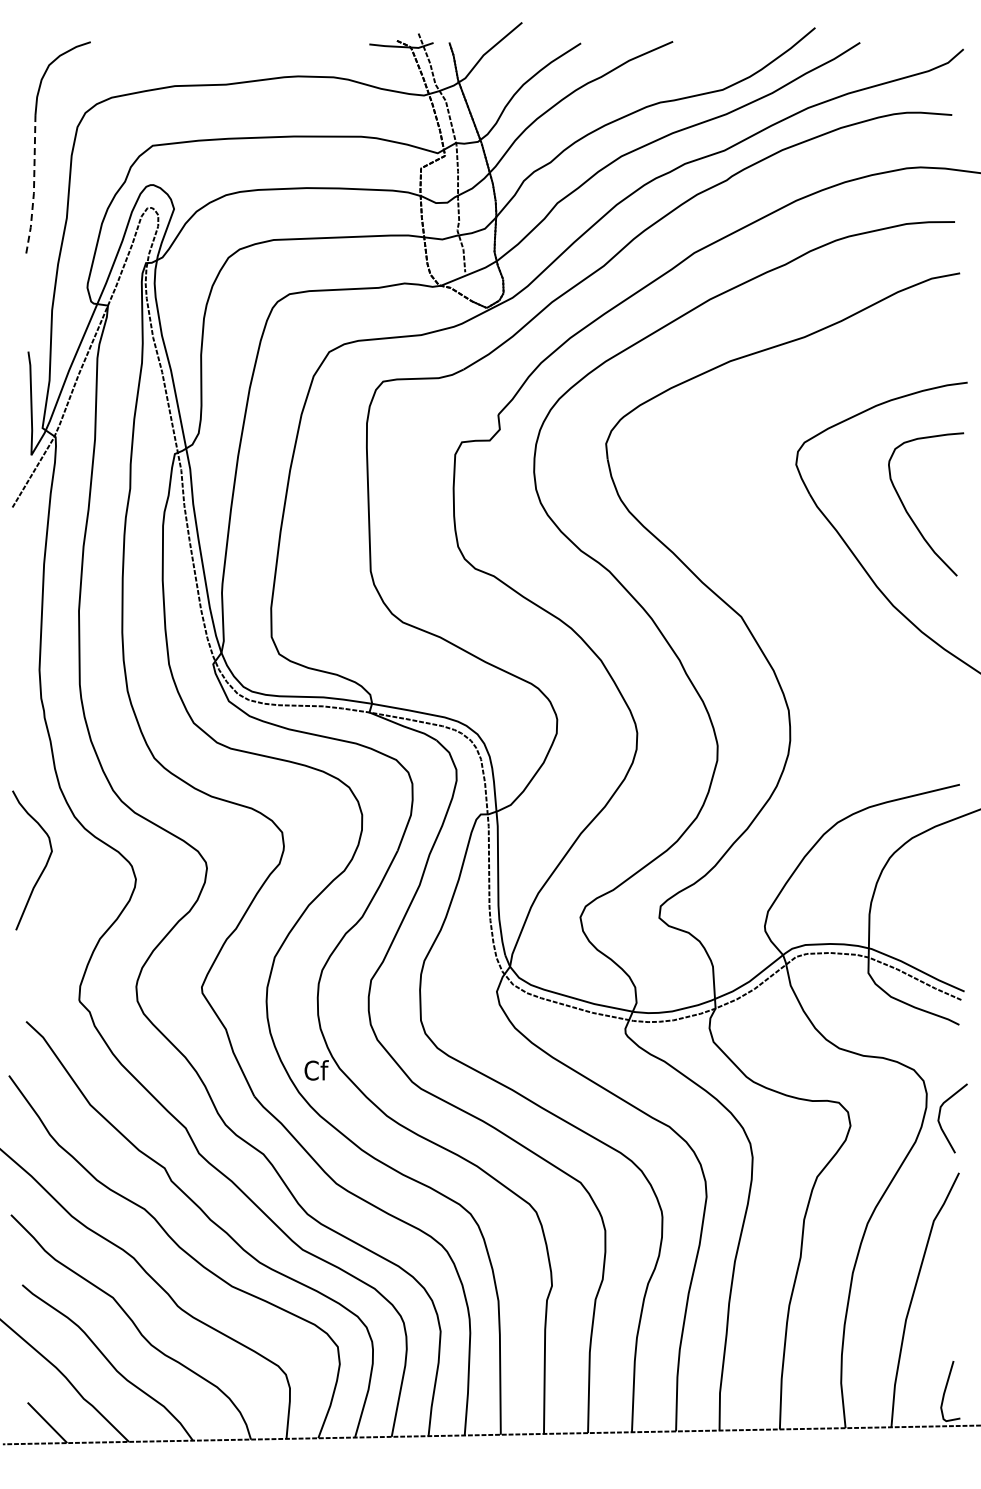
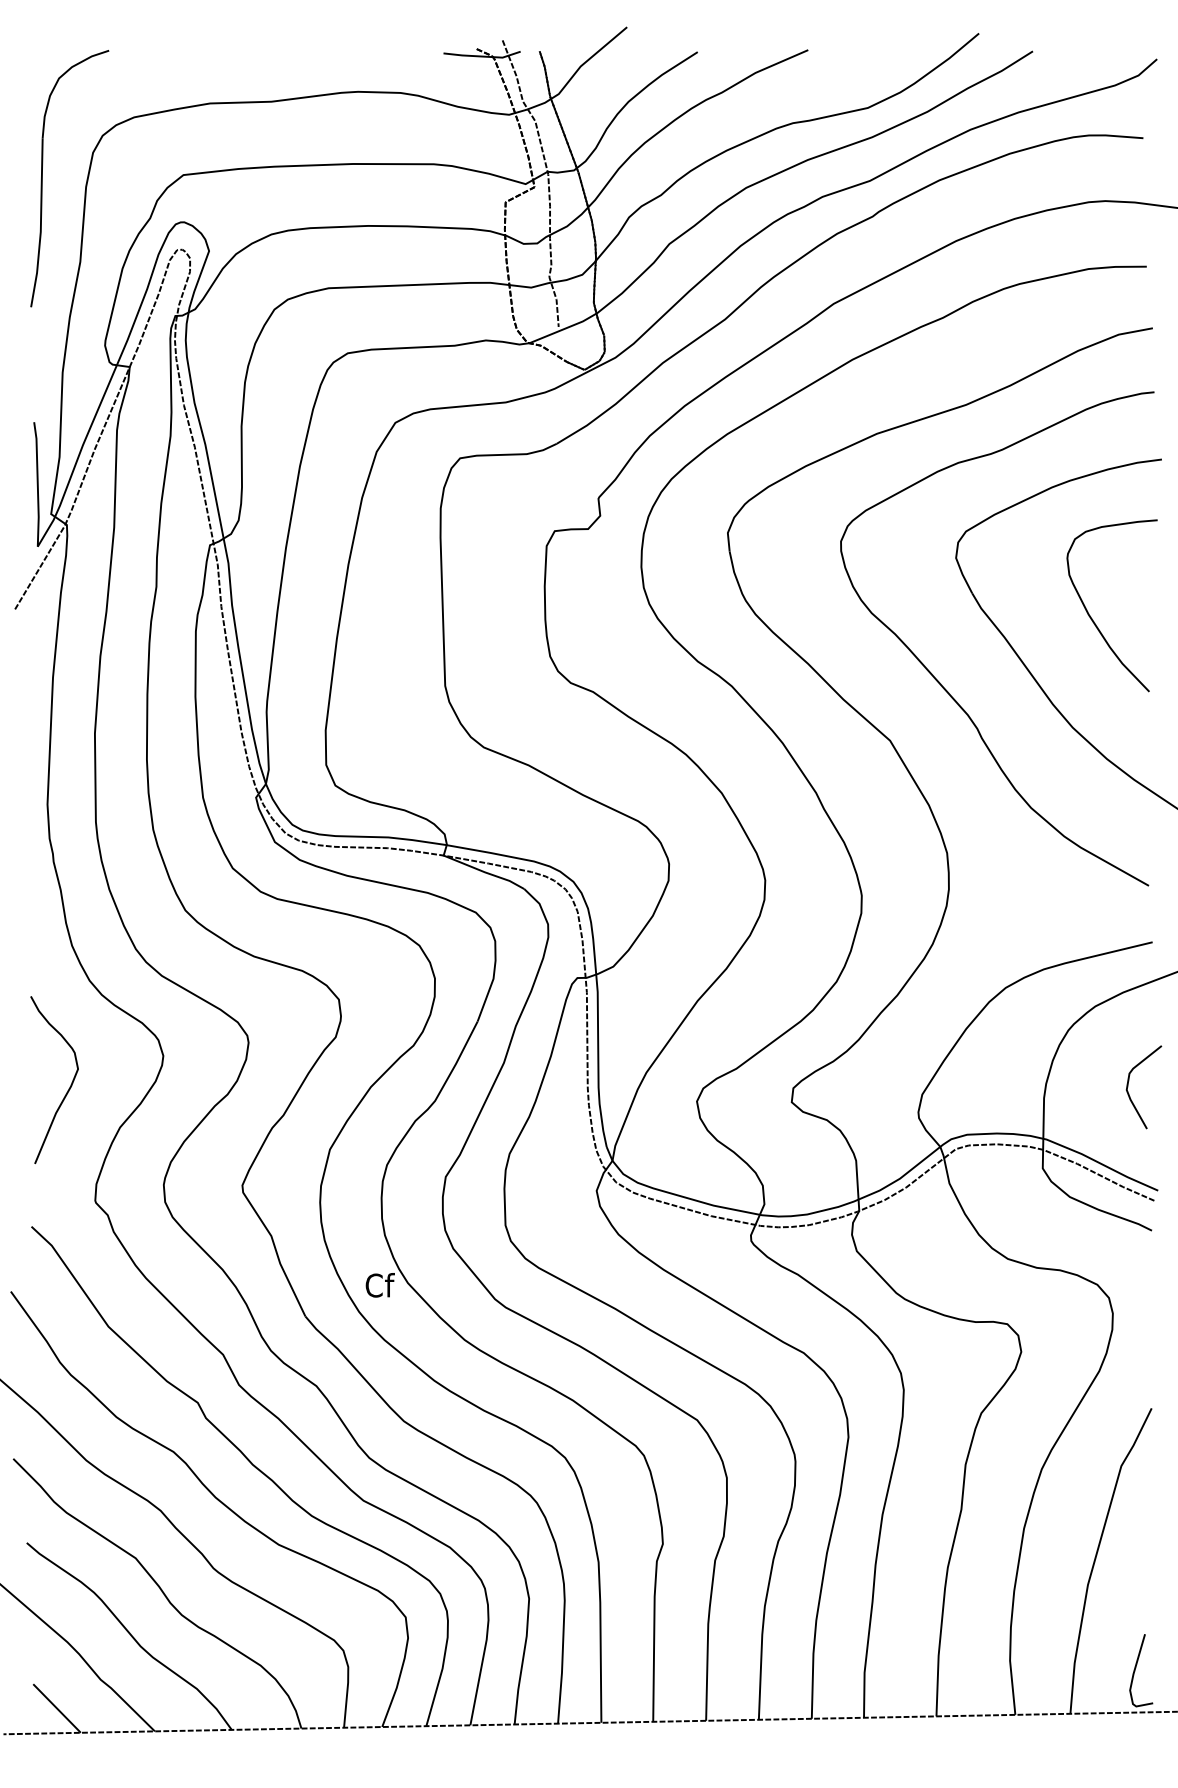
line: (34, 187) -> (41, 225), dashed -> solid
curve: (785, 570) -> (943, 685), added
curve: (44, 866) -> (69, 1087), moved
curve: (940, 1115) -> (1129, 1083), moved

